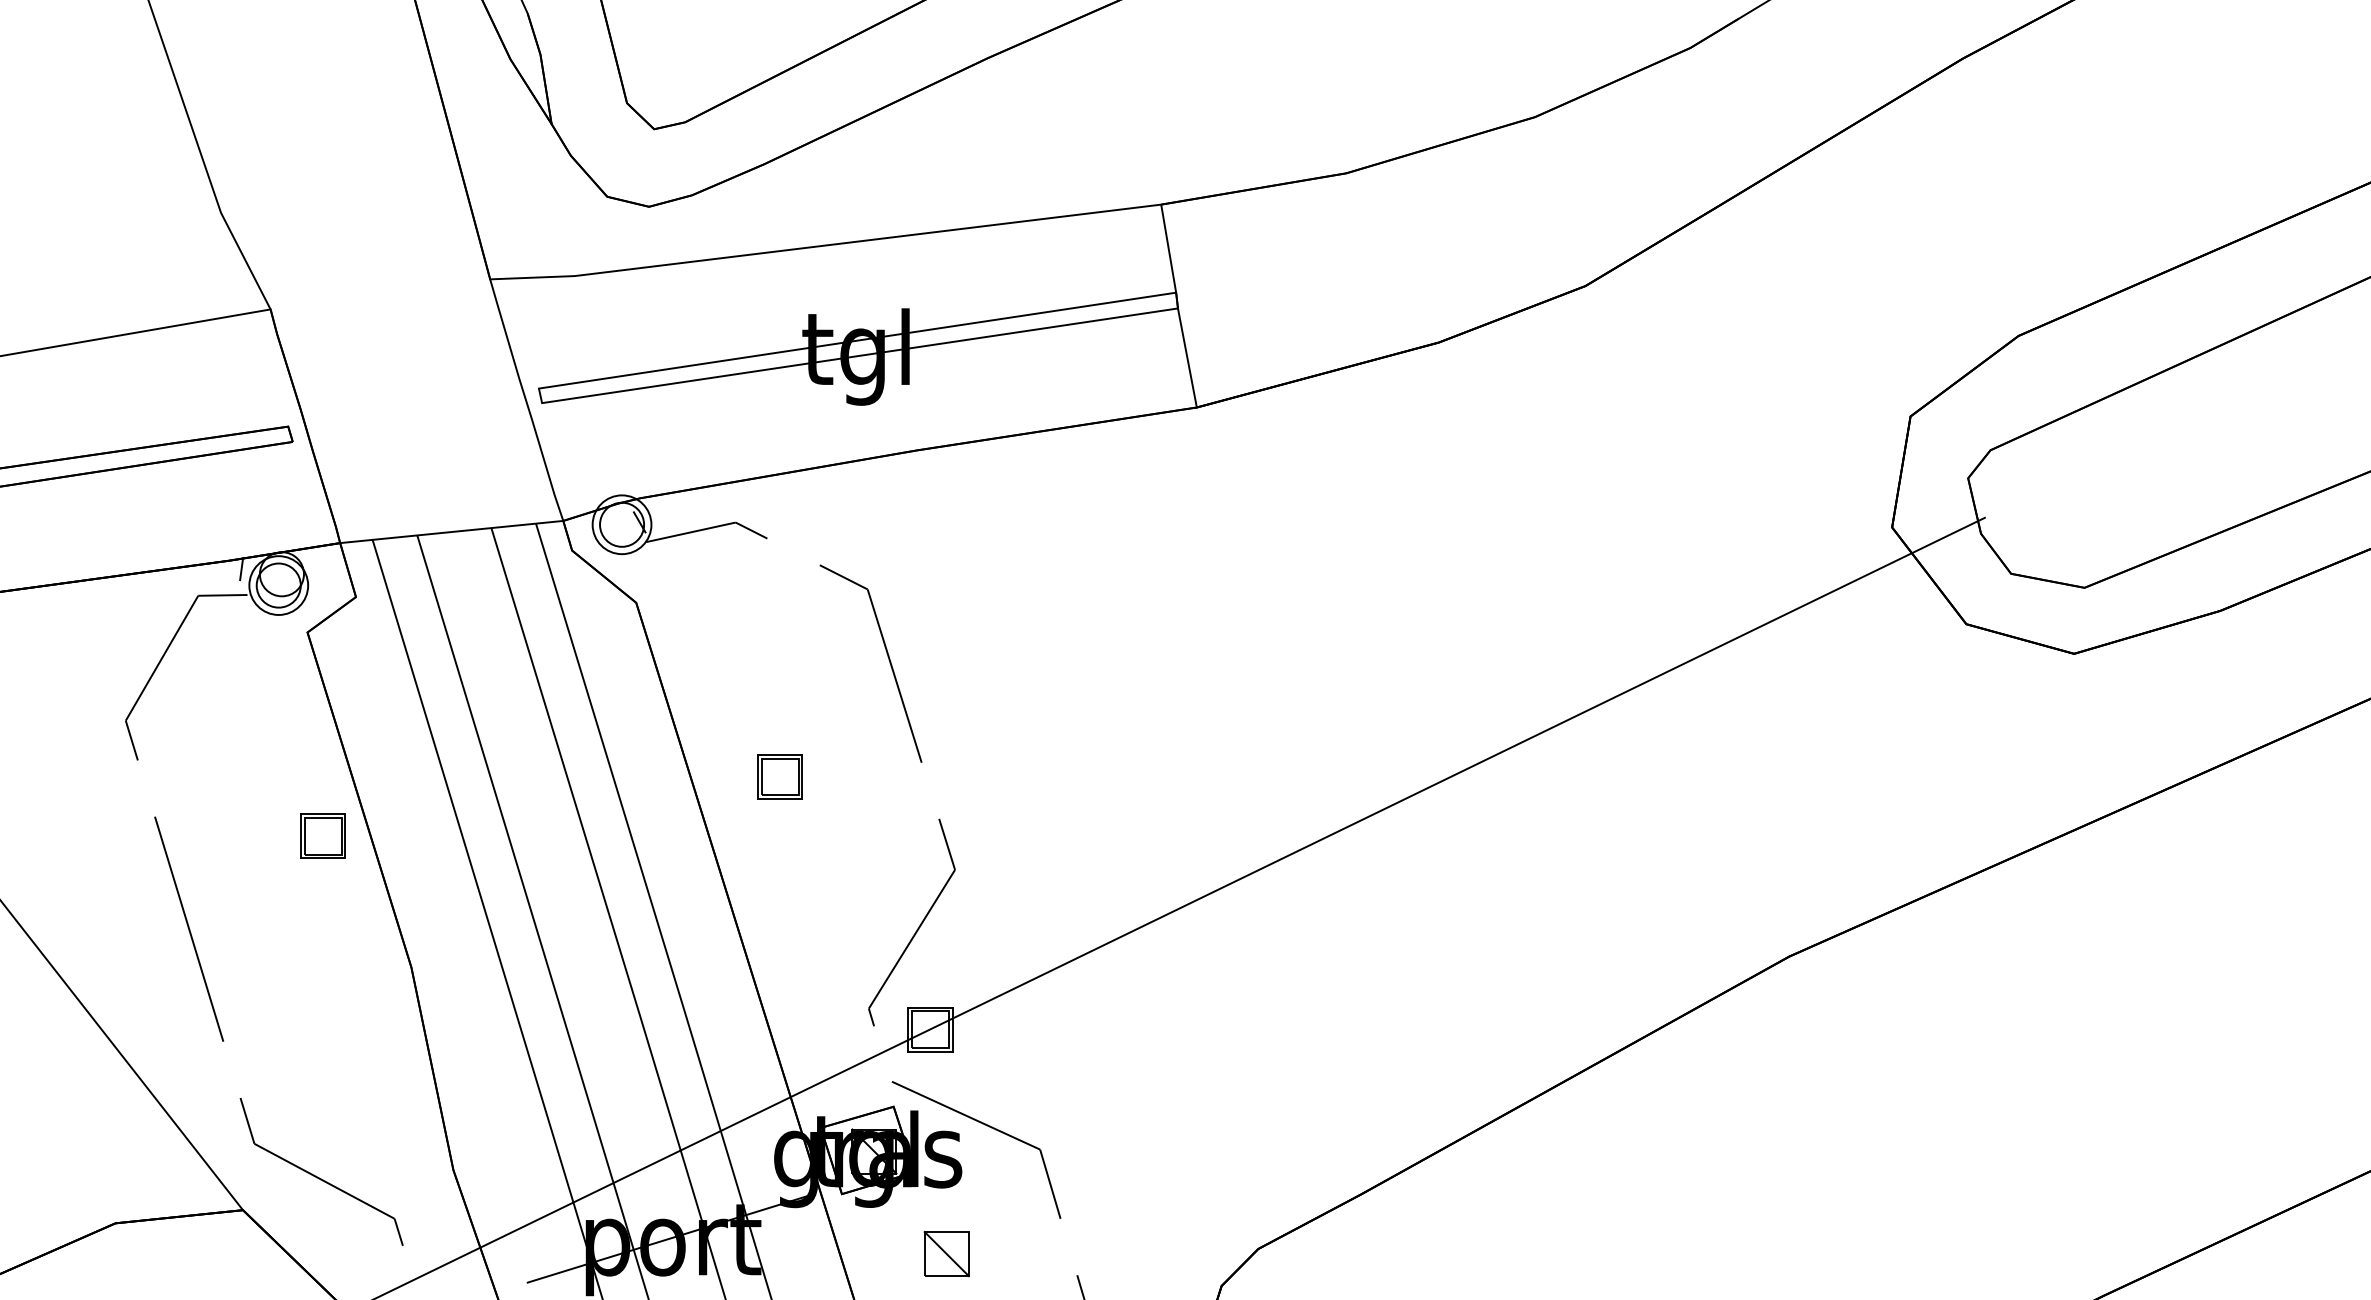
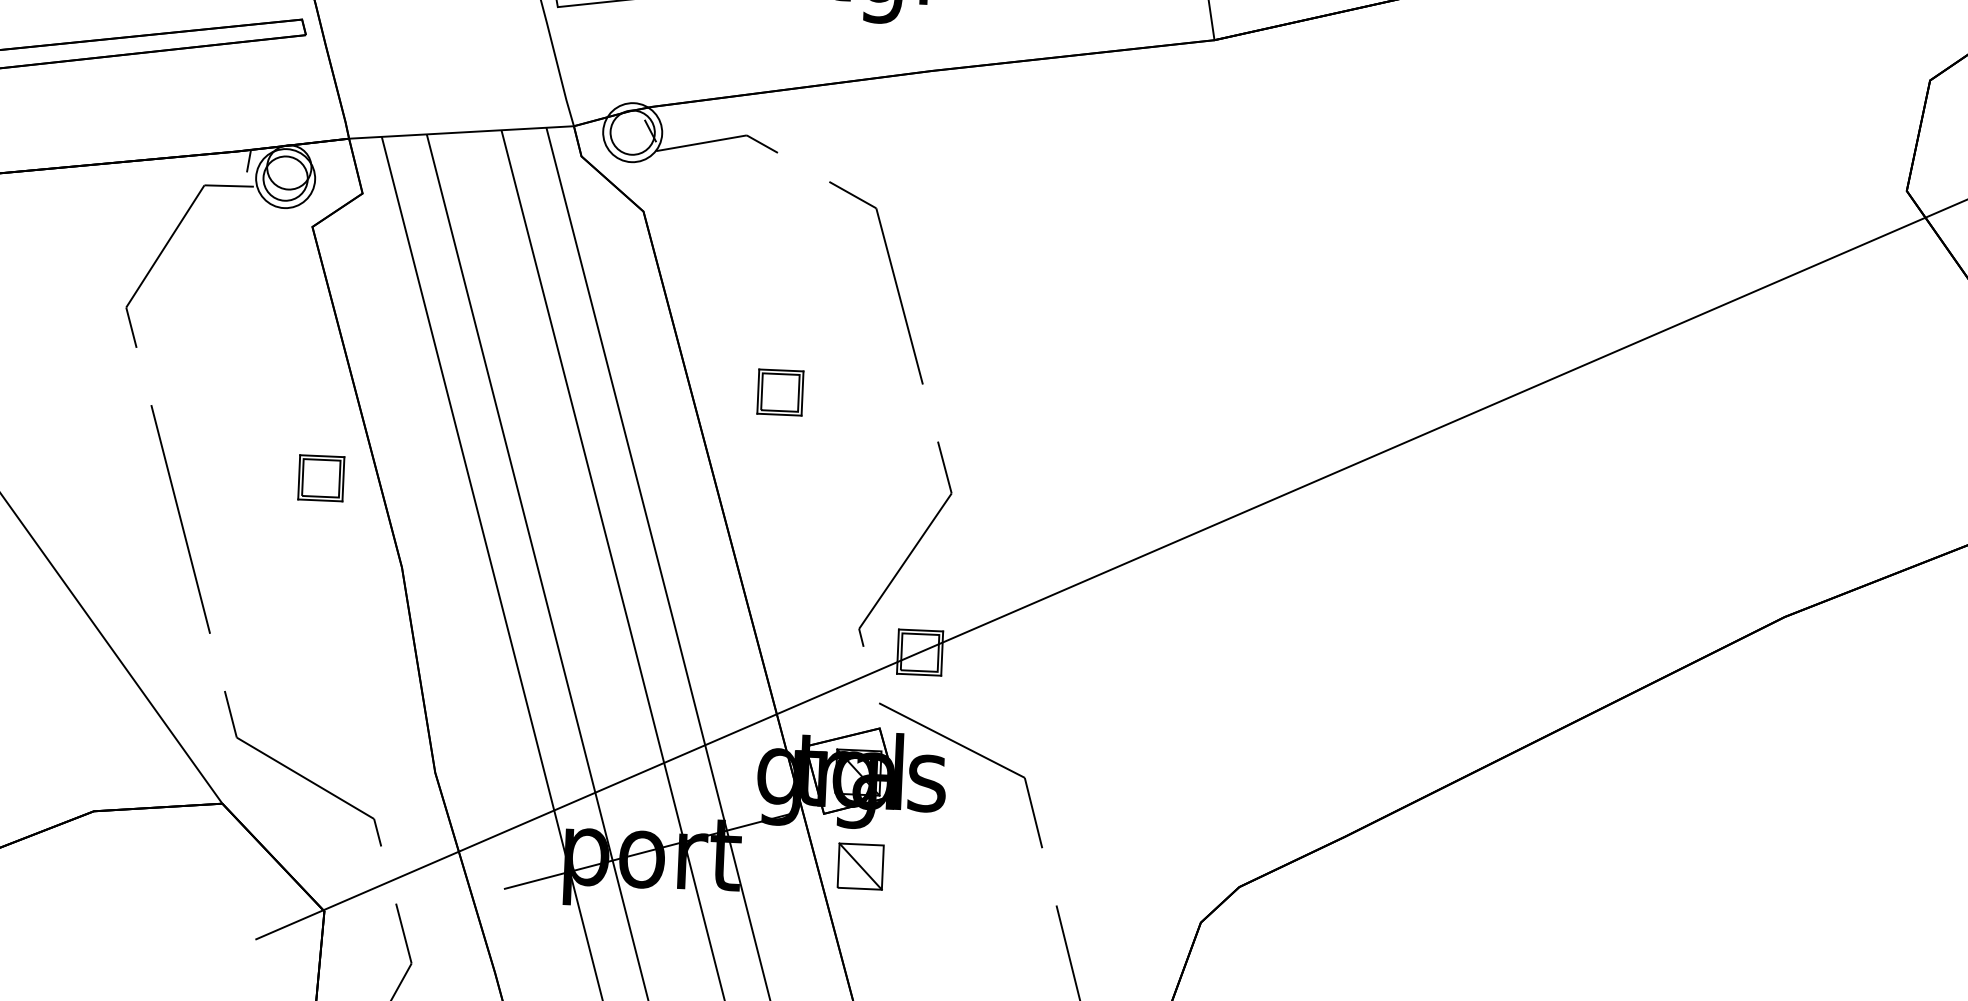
part: (322, 835) -> (320, 477), moved
part: (946, 1254) -> (860, 867), moved

